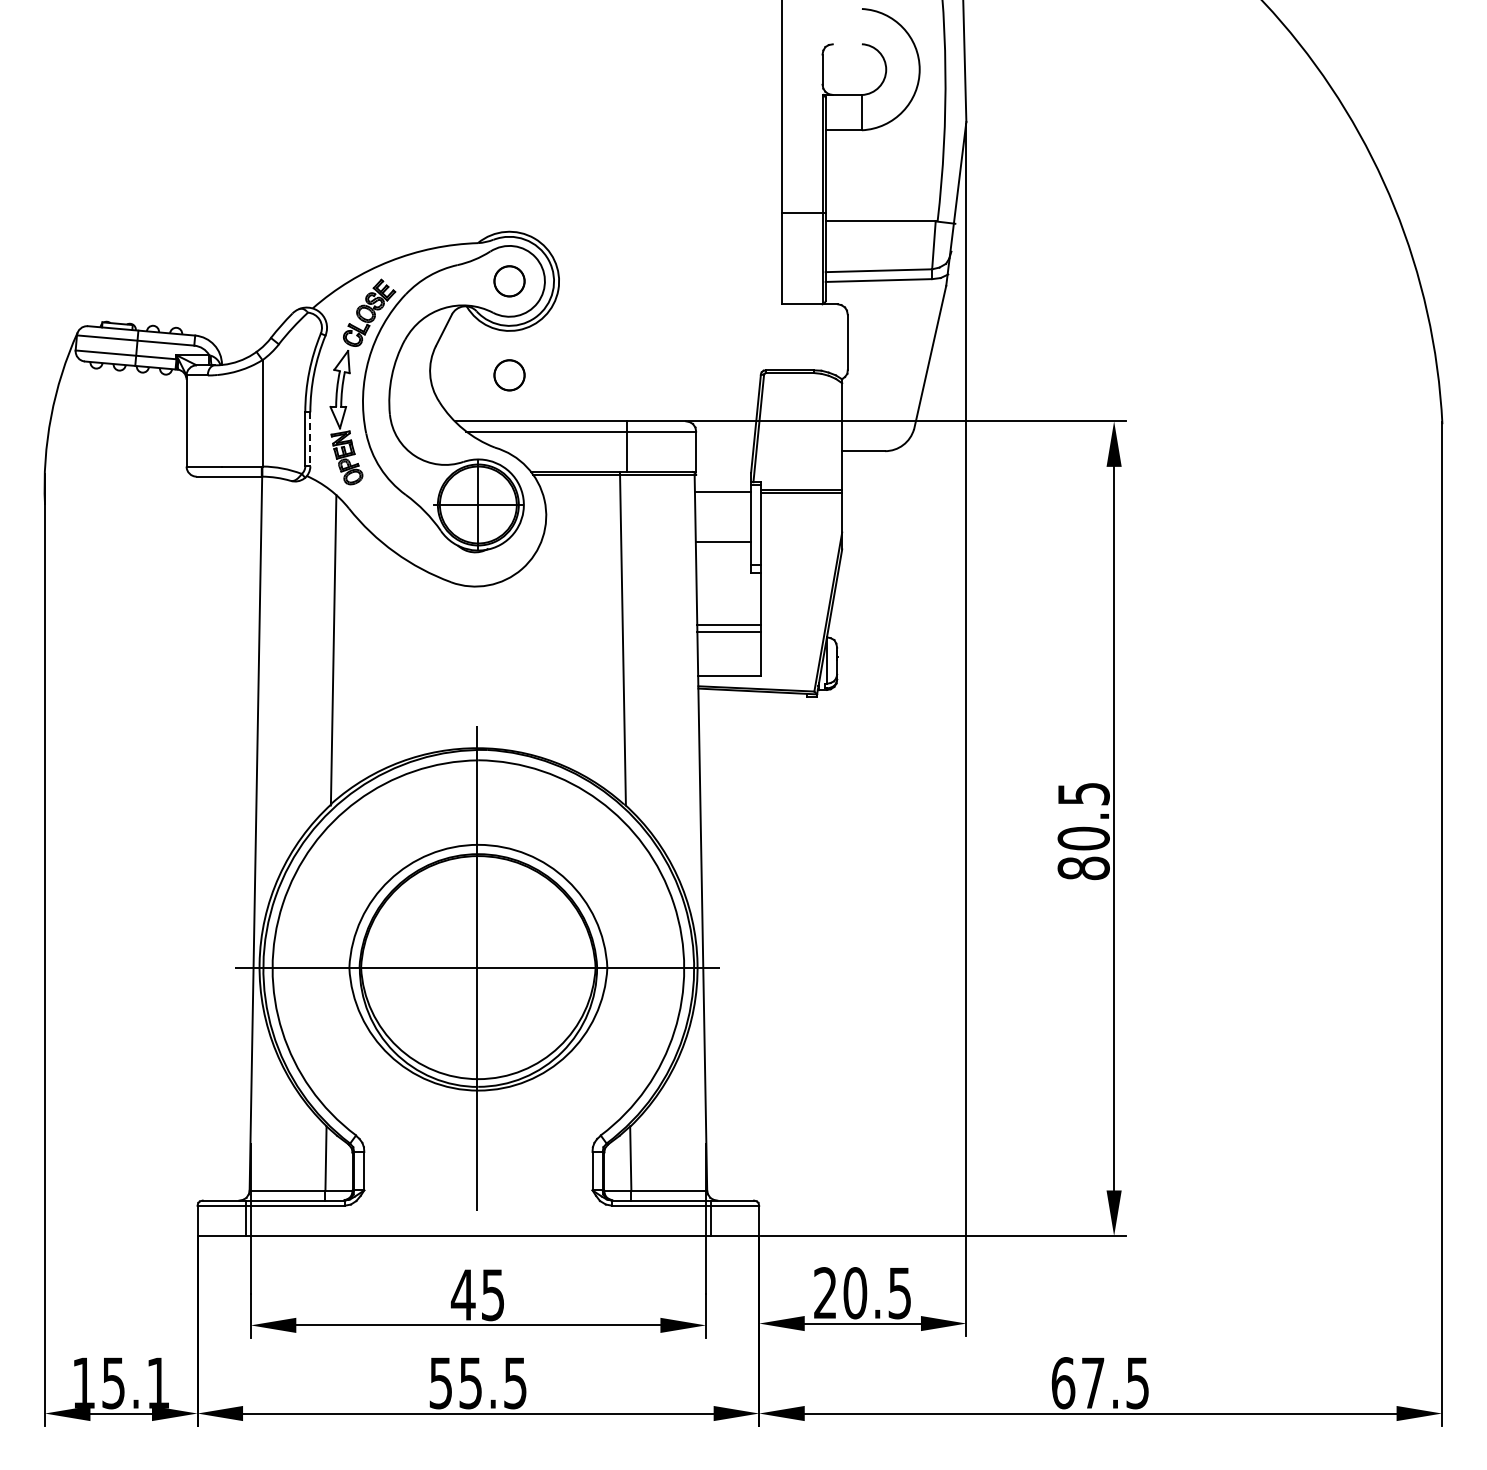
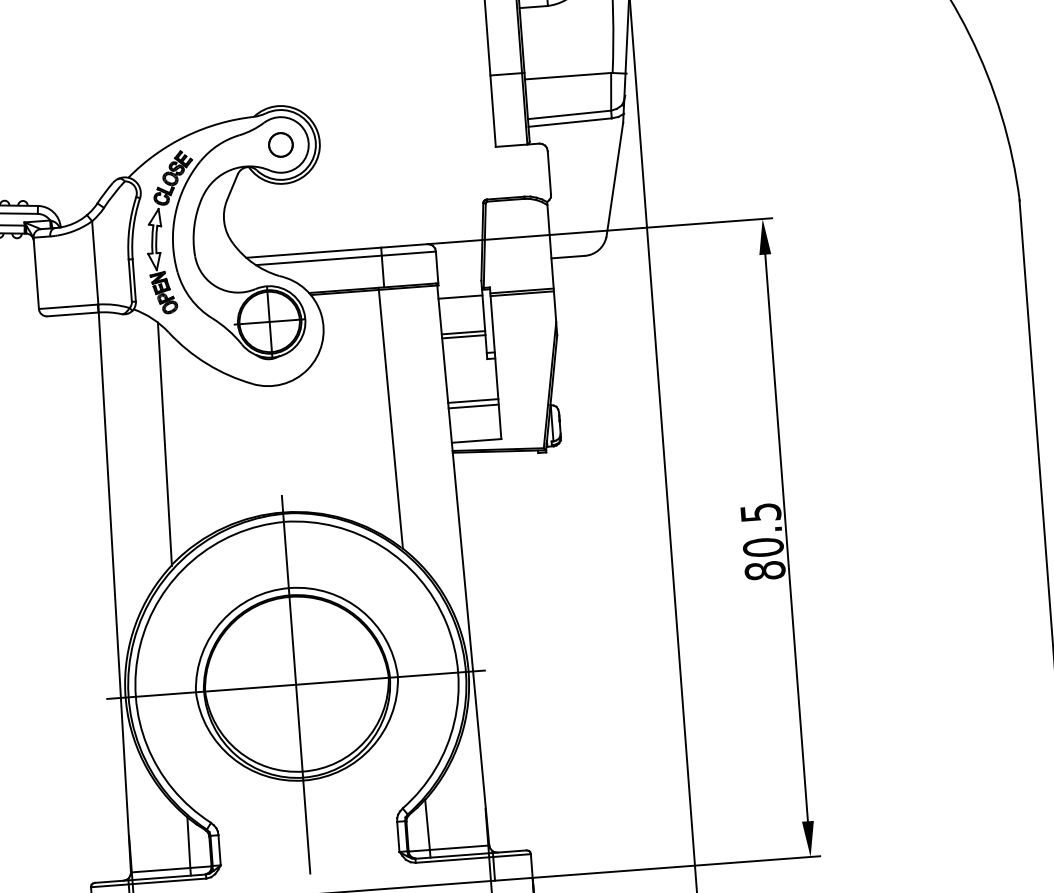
circle: (509, 375) -> (286, 218), removed
line: (310, 439) -> (134, 280), dashed -> solid
line: (723, 537) -> (463, 332), added

